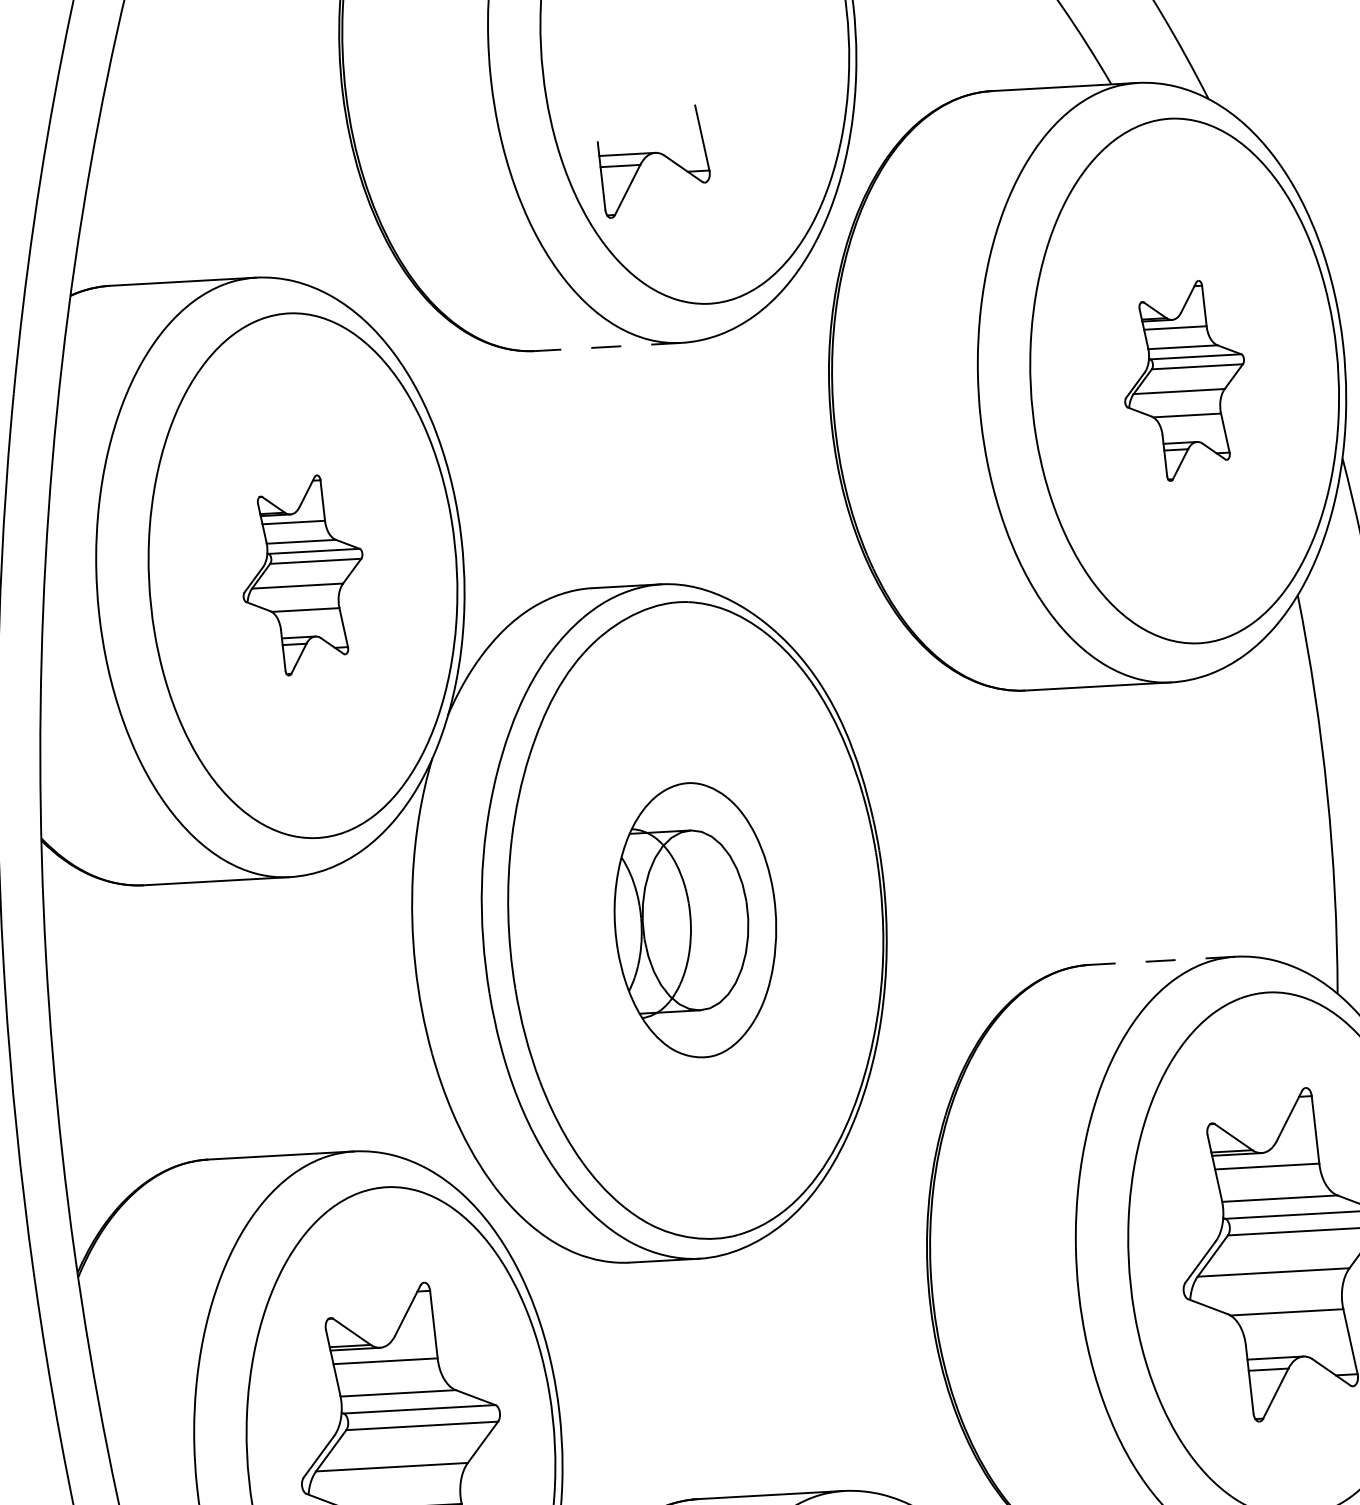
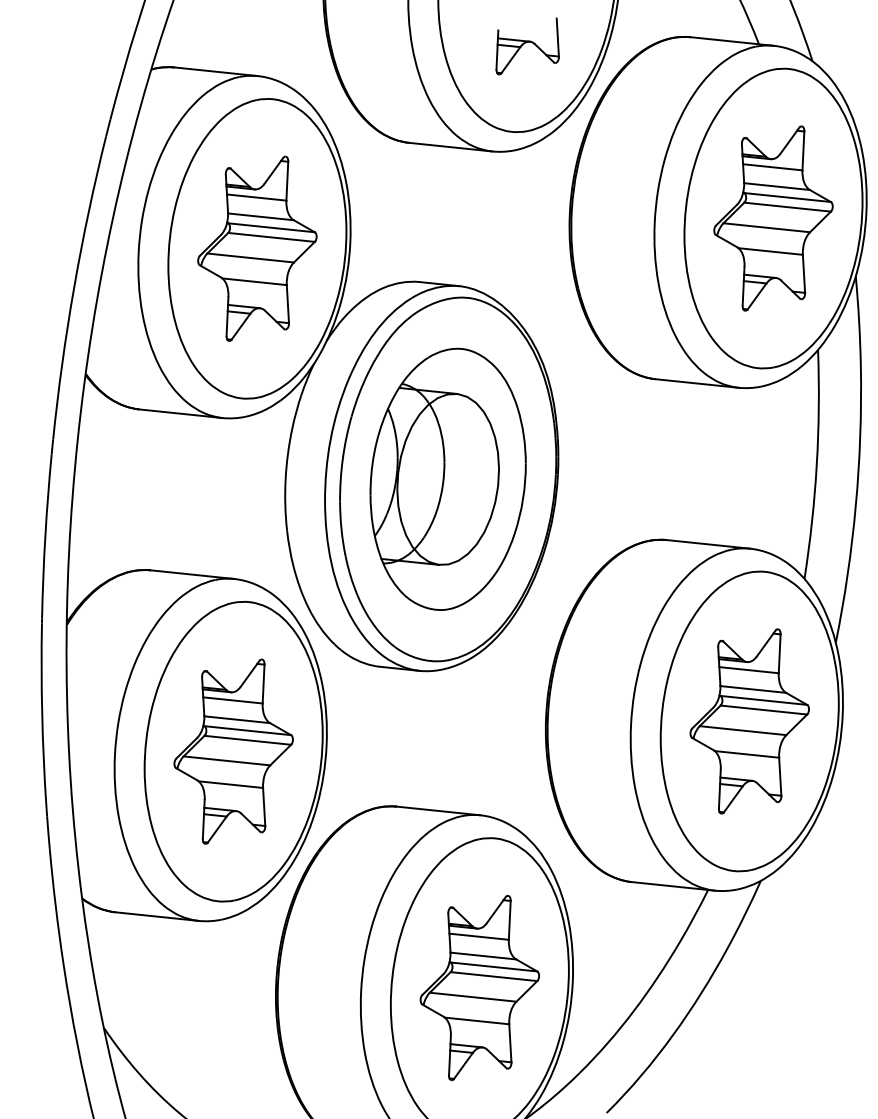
part: (652, 161) -> (527, 46), moved
line: (607, 347) -> (450, 147), dashed -> solid
part: (1184, 380) -> (773, 218), size x1.67
part: (303, 575) -> (257, 248), size x1.67
part: (694, 919) -> (447, 478), size x1.67
line: (1162, 961) -> (708, 544), dashed -> solid

